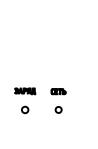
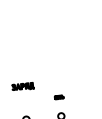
part: (25, 91) -> (23, 86), moved
part: (58, 91) -> (59, 97), size x0.6

